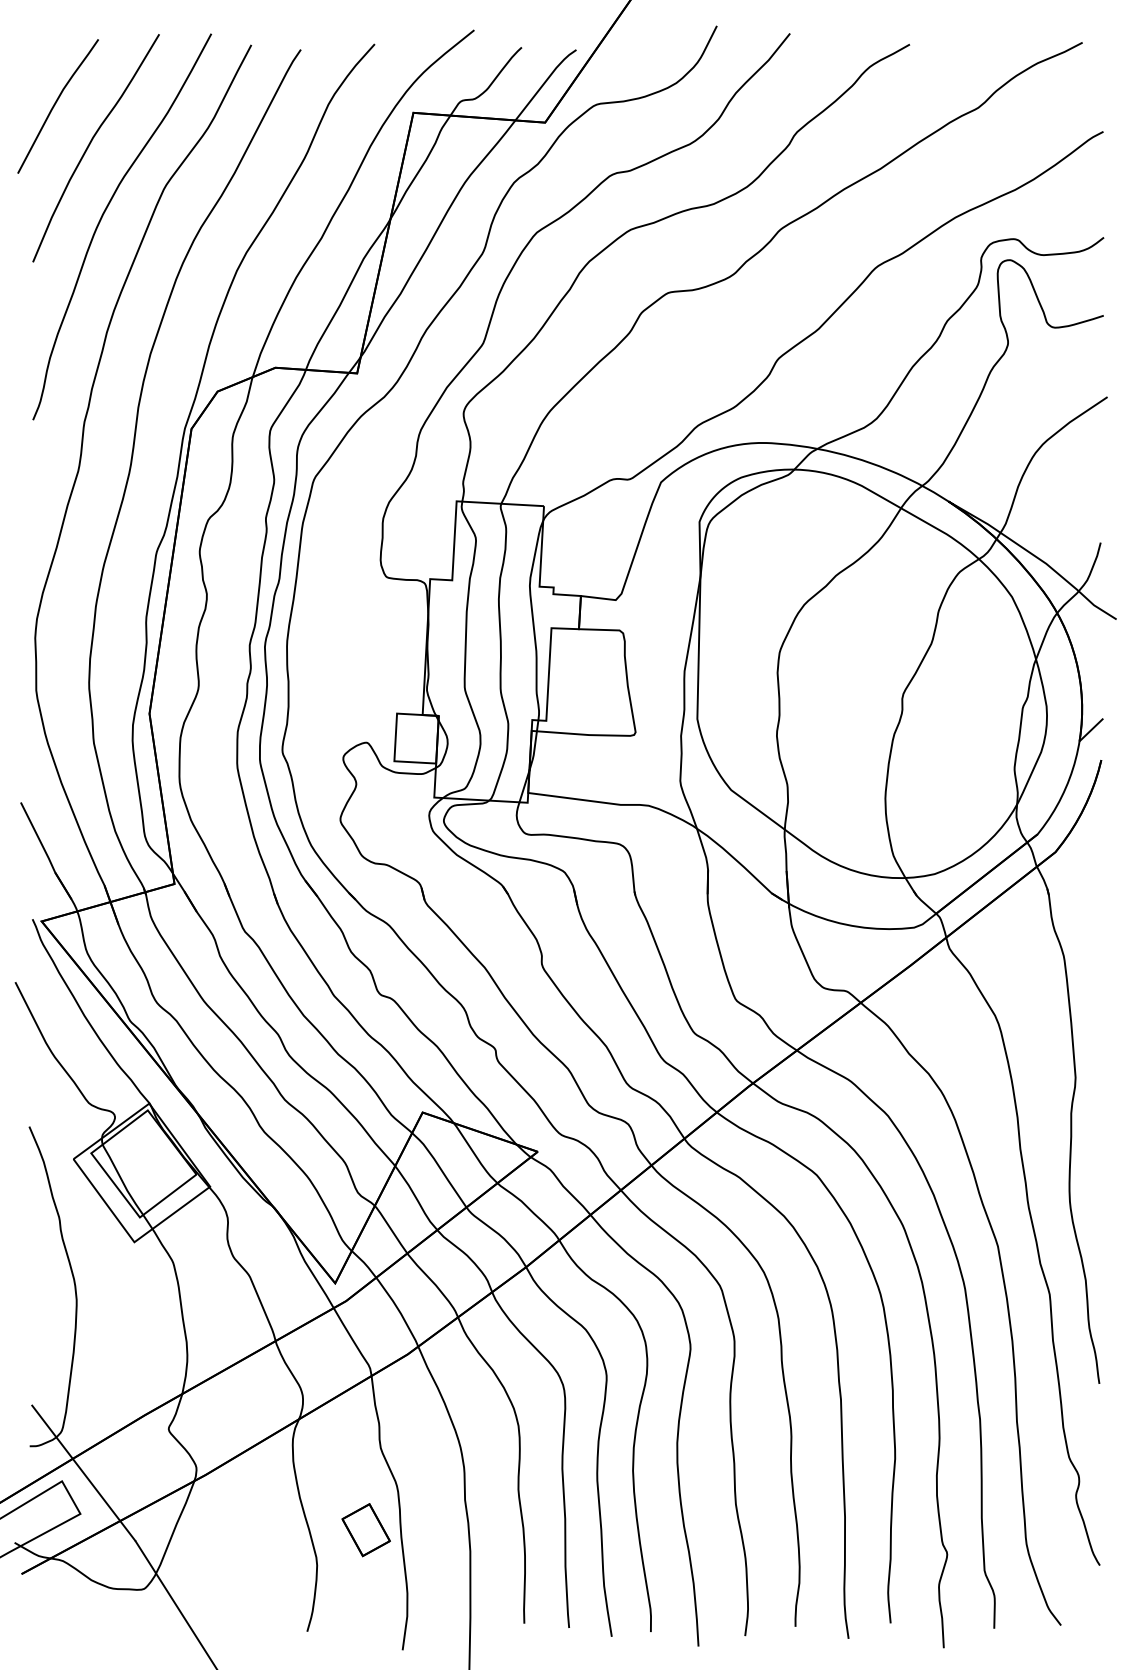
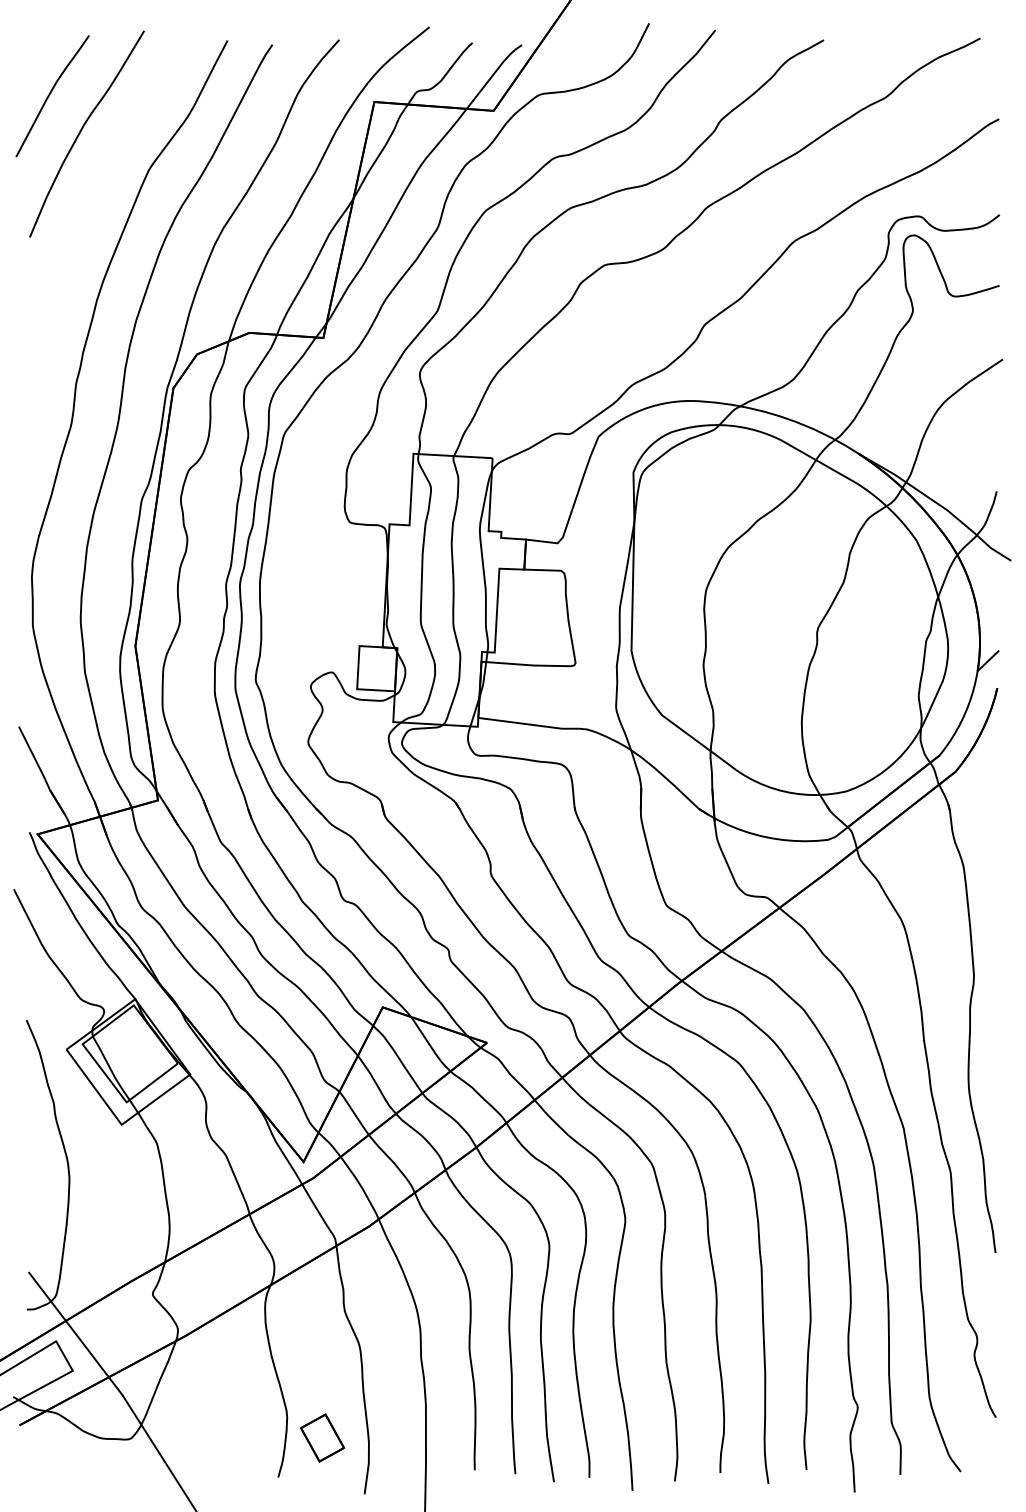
curve: (103, 216) -> (93, 195), removed
part: (365, 1530) -> (321, 1438), moved

